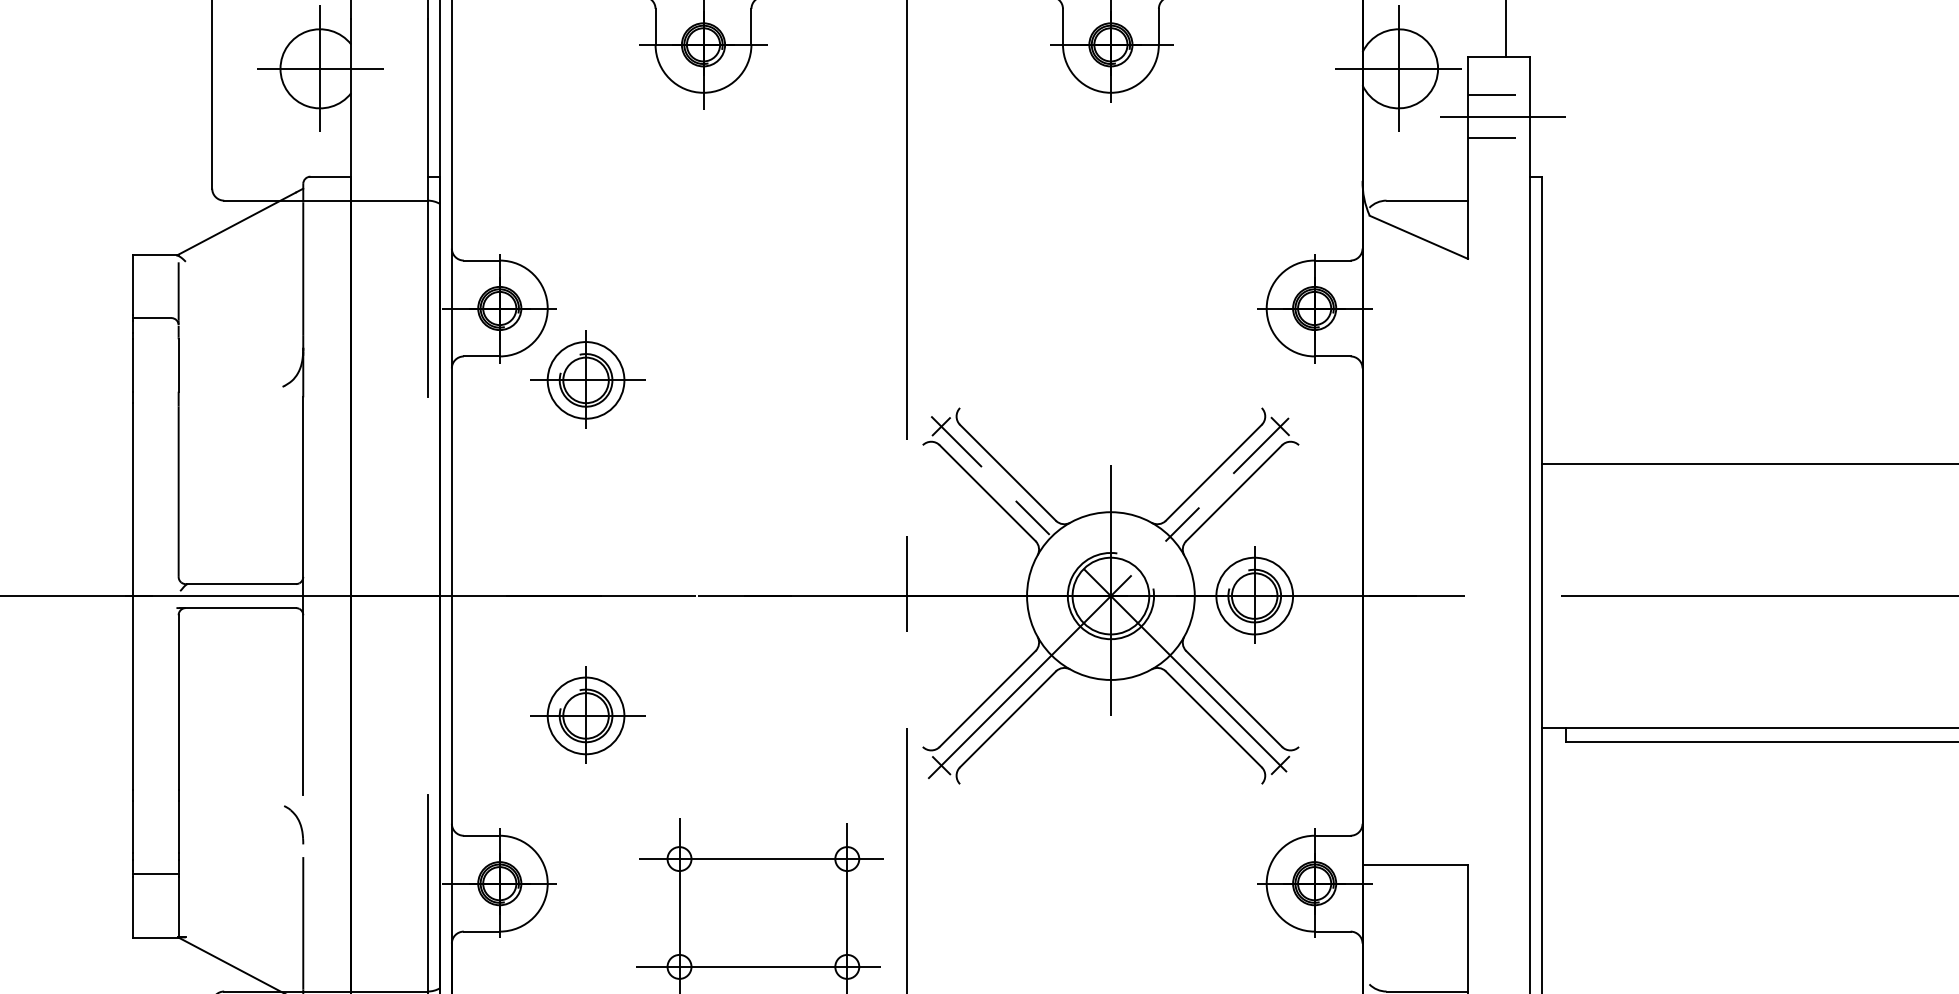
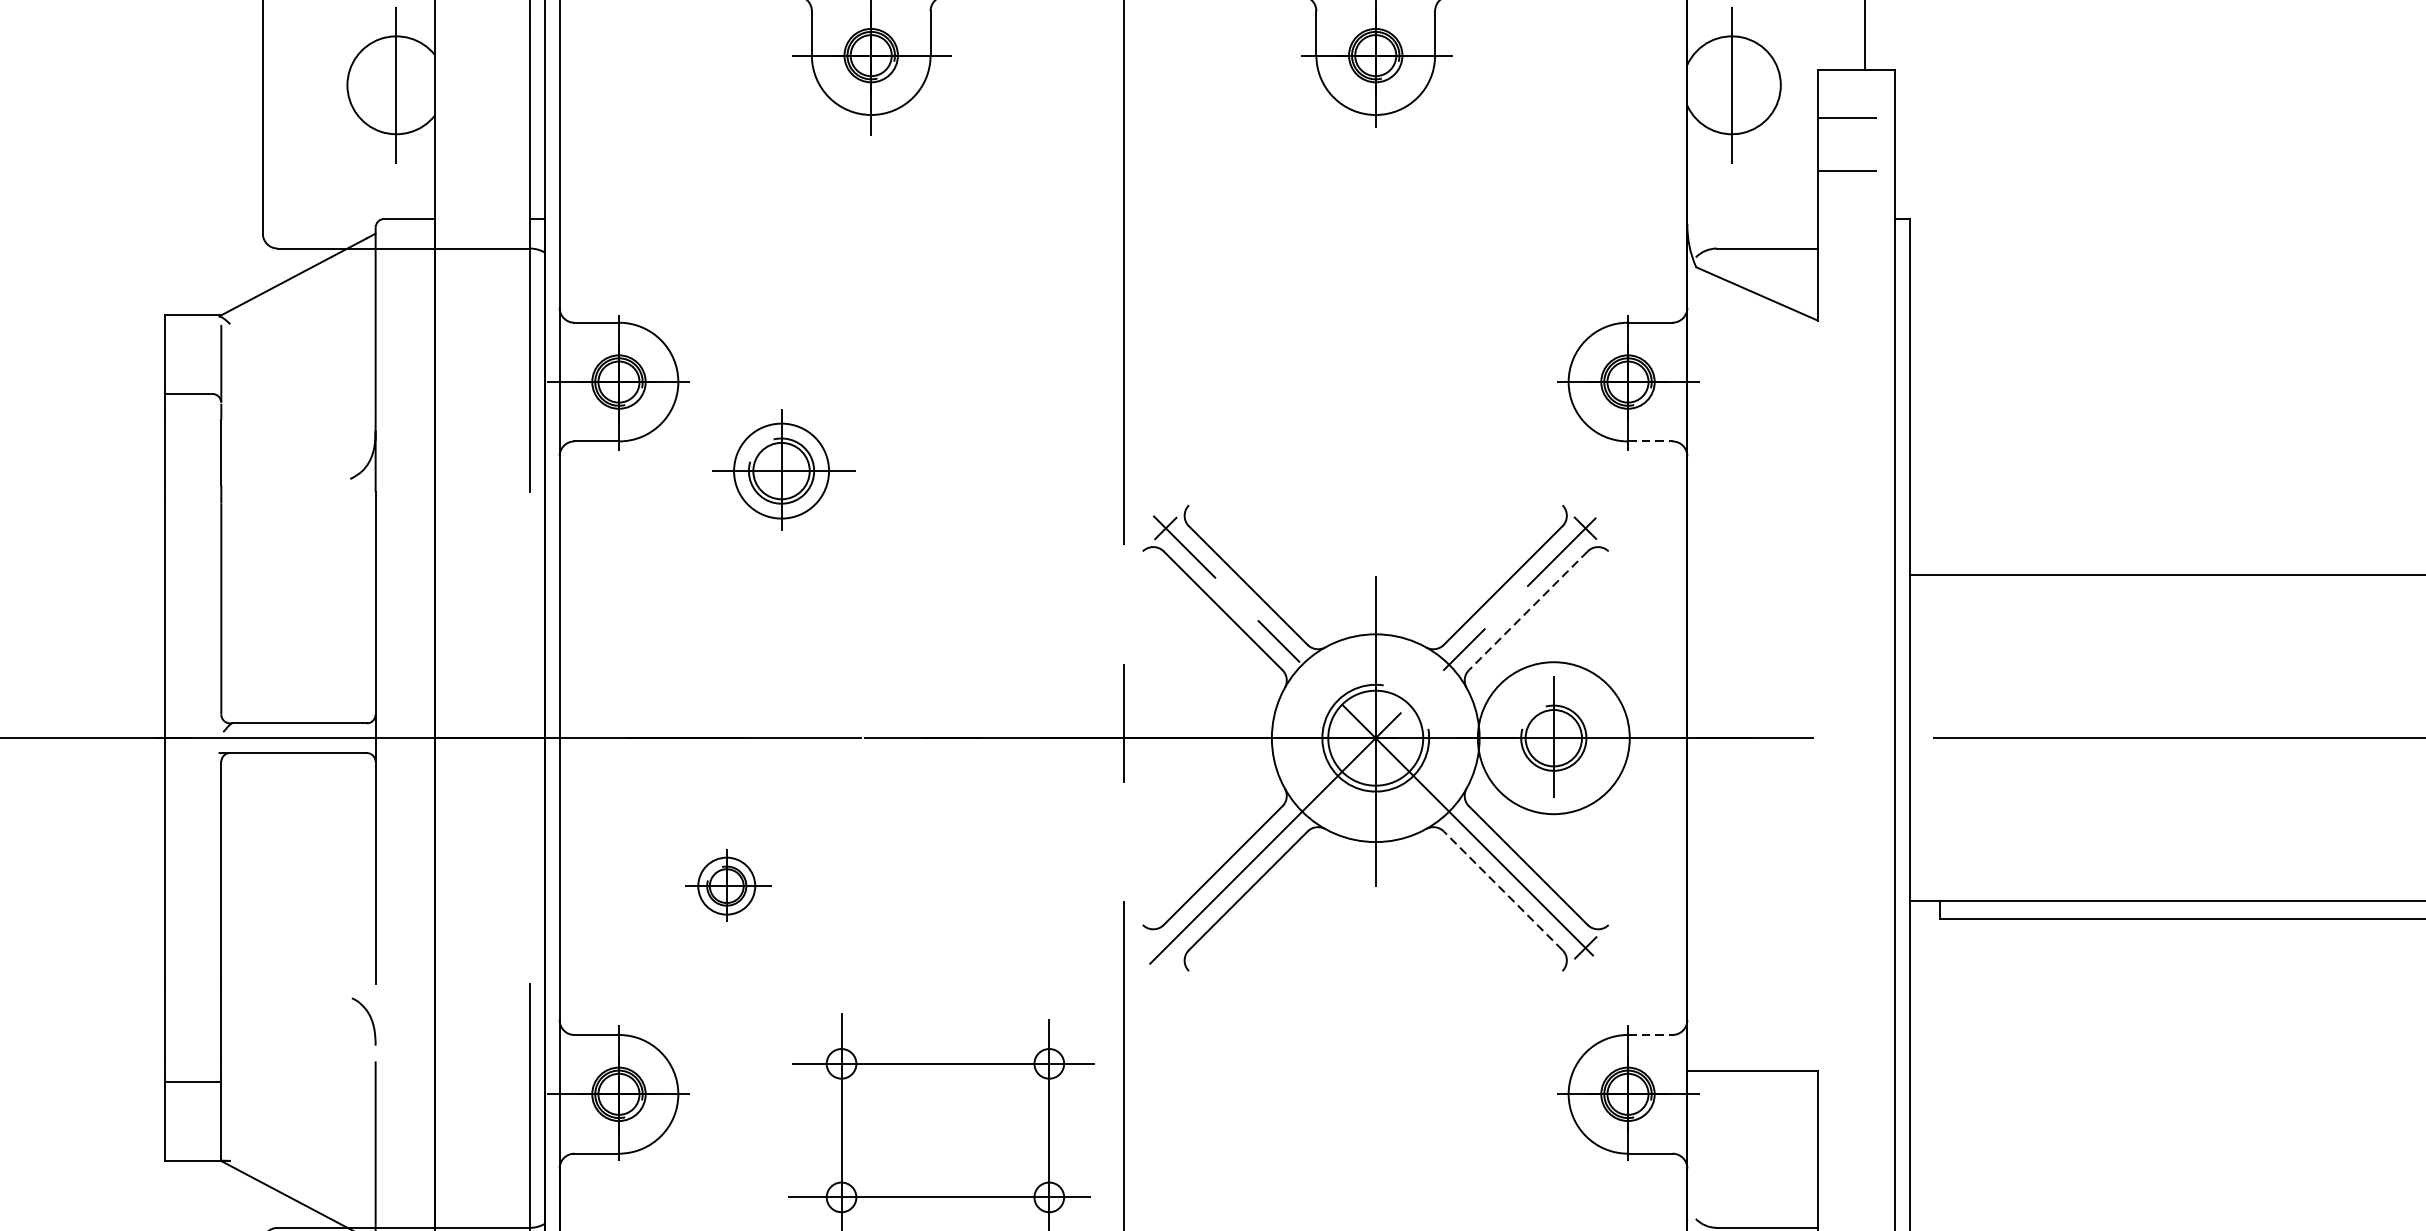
line: (319, 68) -> (395, 84), removed
line: (1398, 68) -> (1731, 84), removed
line: (1502, 116) -> (1860, 144), removed
line: (1332, 356) -> (1650, 441), solid -> dashed
part: (587, 379) -> (783, 469), moved
line: (1234, 493) -> (1528, 611), solid -> dashed
circle: (1254, 595) -> (1553, 737), size x1.6
part: (587, 714) -> (727, 884), size x0.6
line: (1213, 719) -> (1502, 891), solid -> dashed
line: (941, 765) -> (1165, 947), removed
line: (1332, 835) -> (1650, 1034), solid -> dashed

